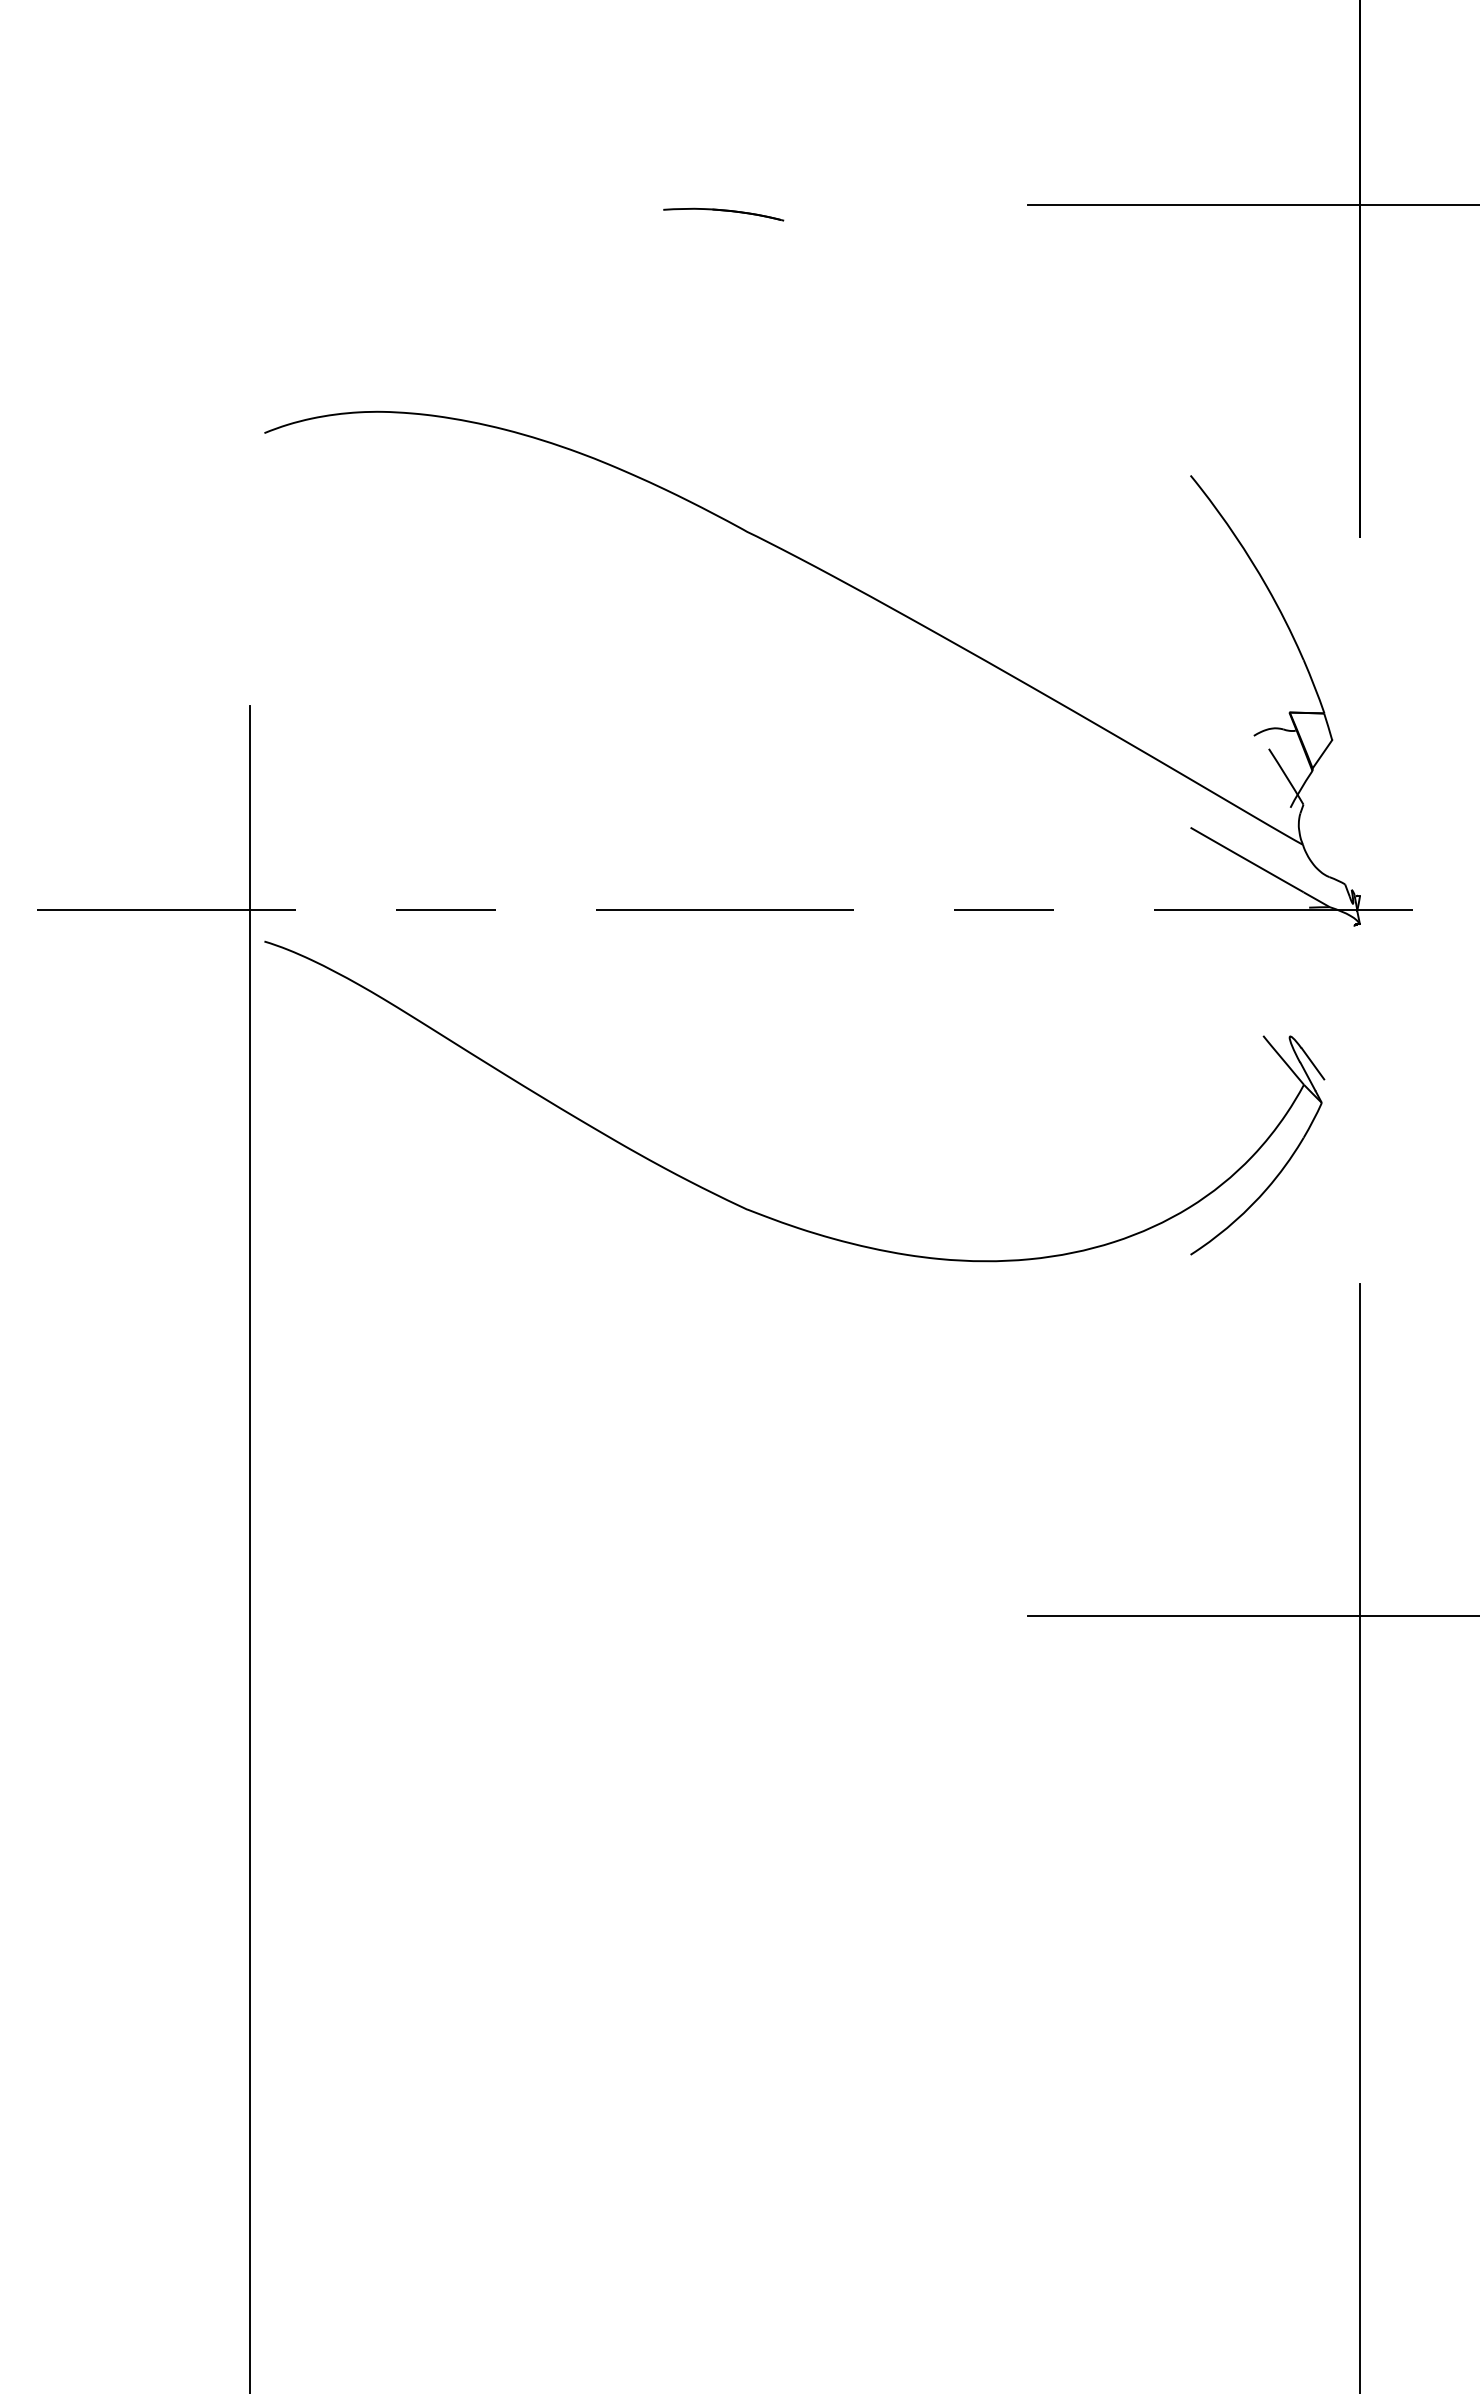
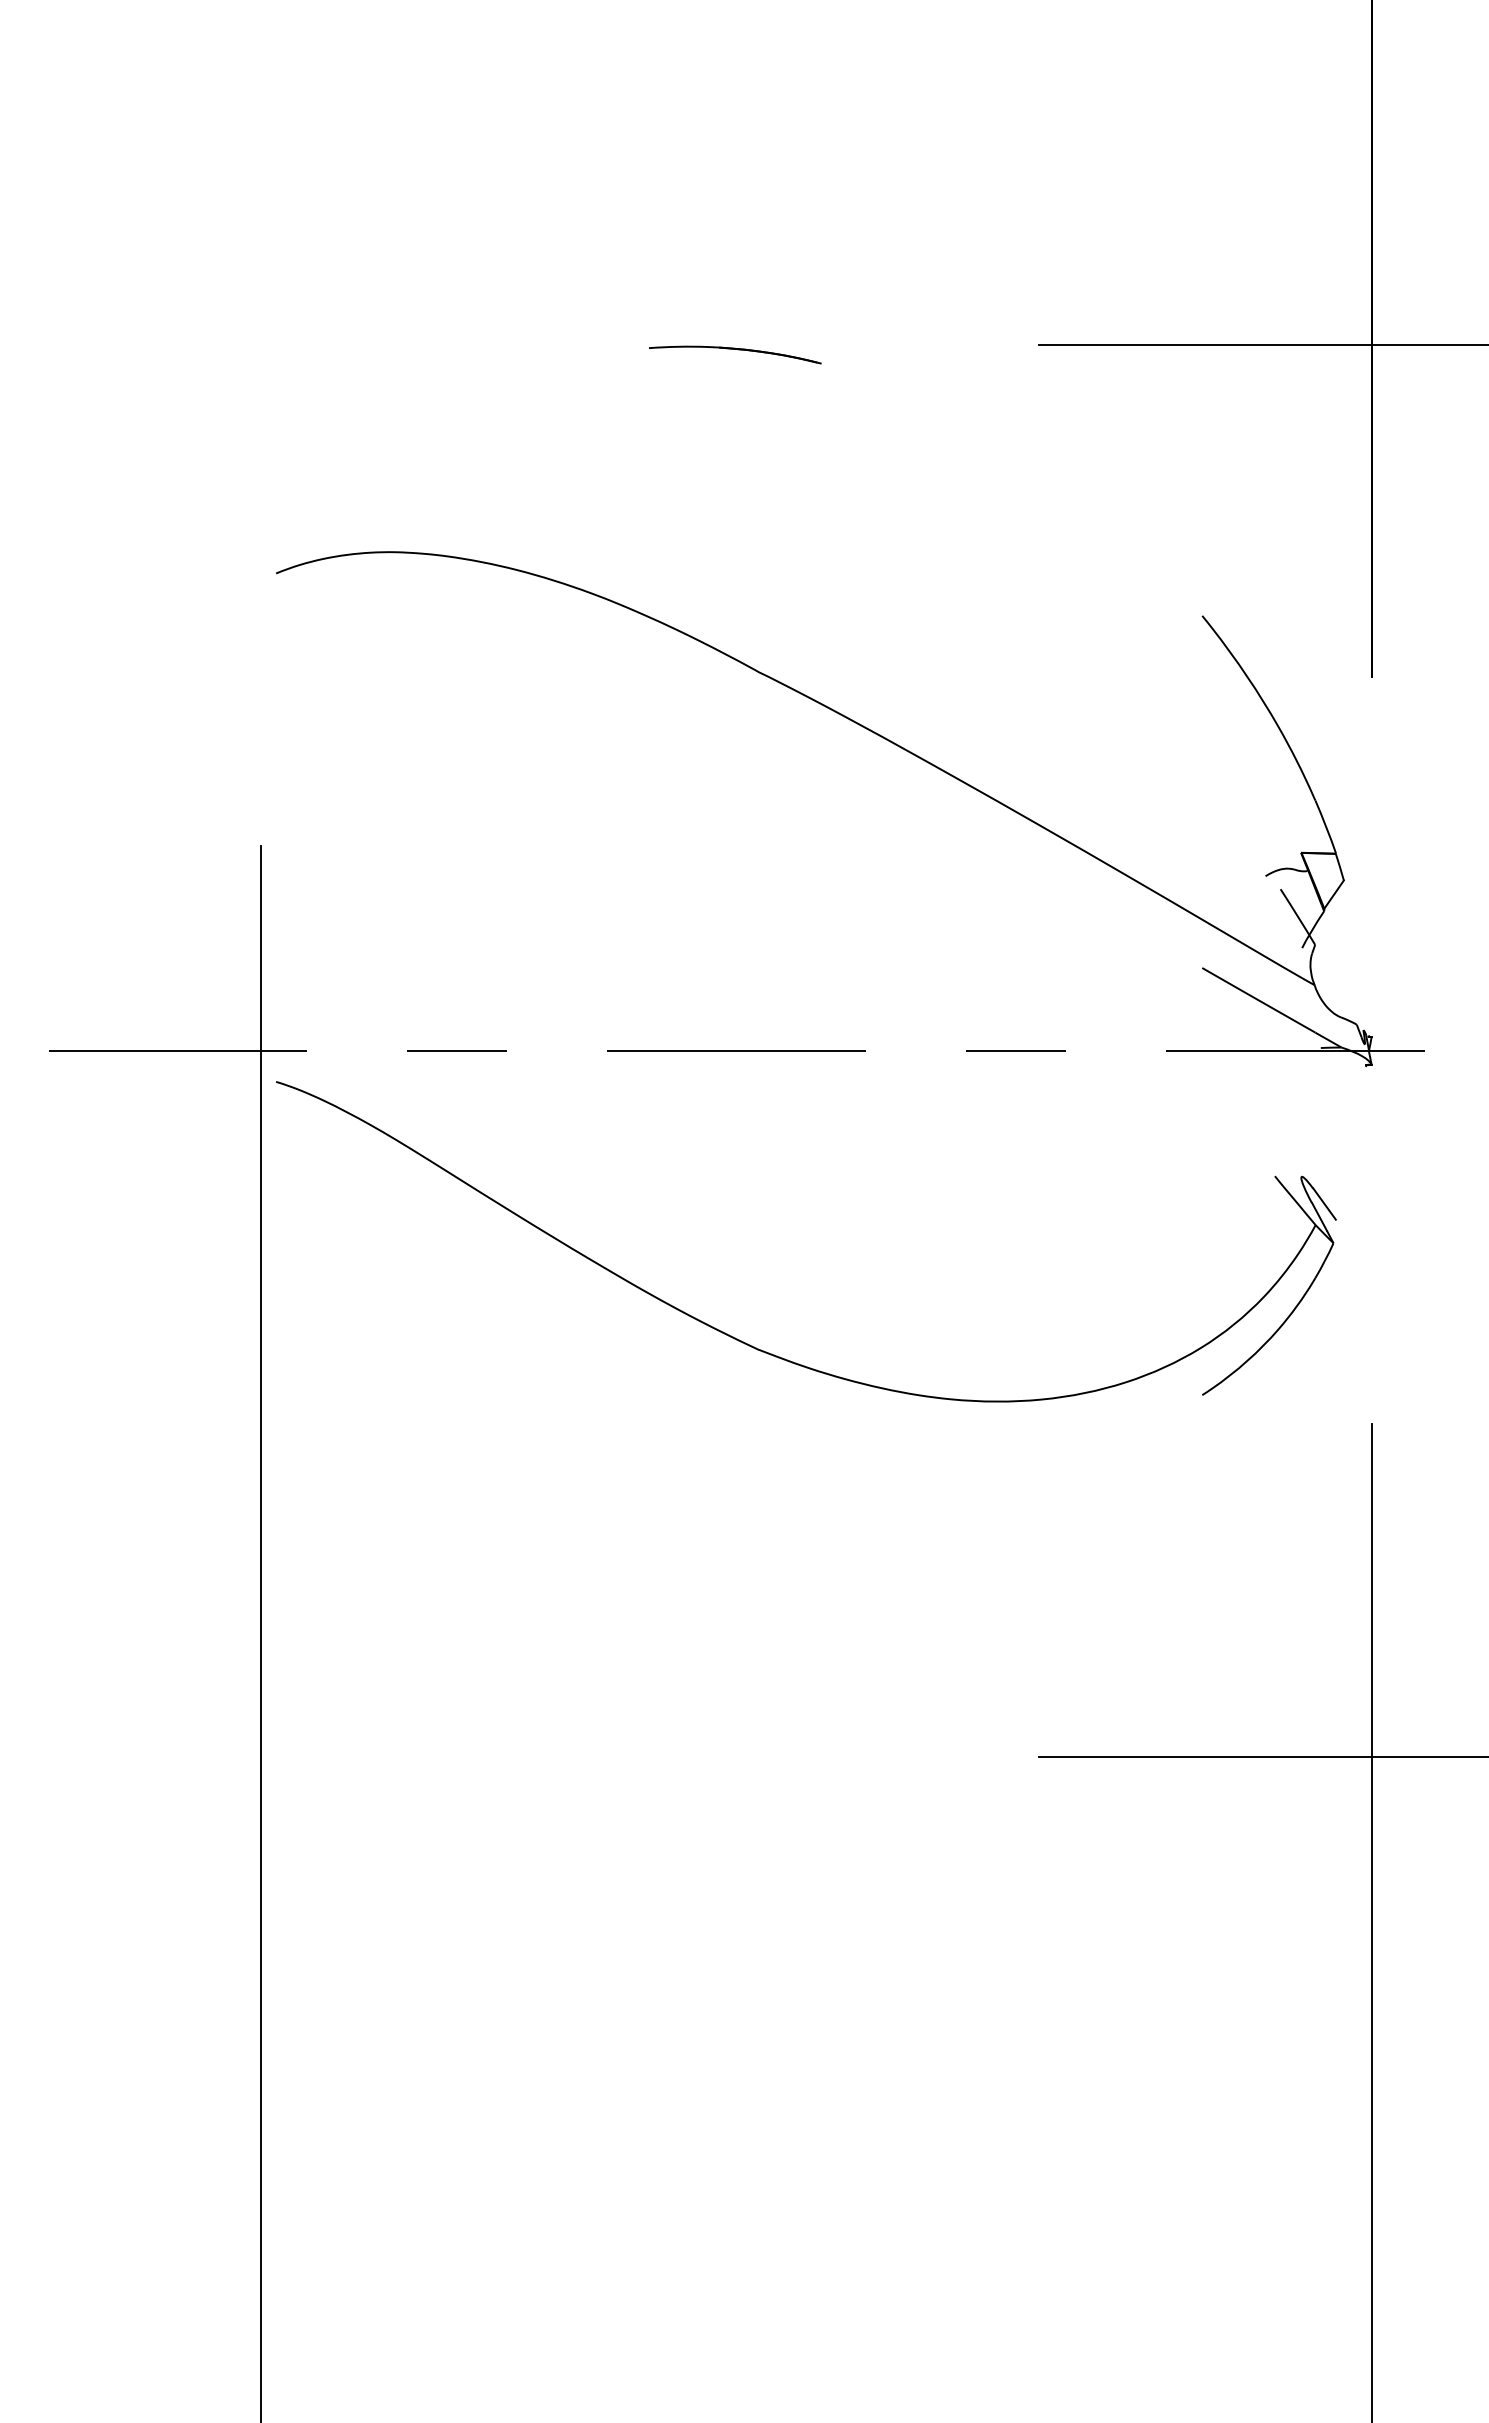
part: (723, 214) -> (735, 354), size x1.43

